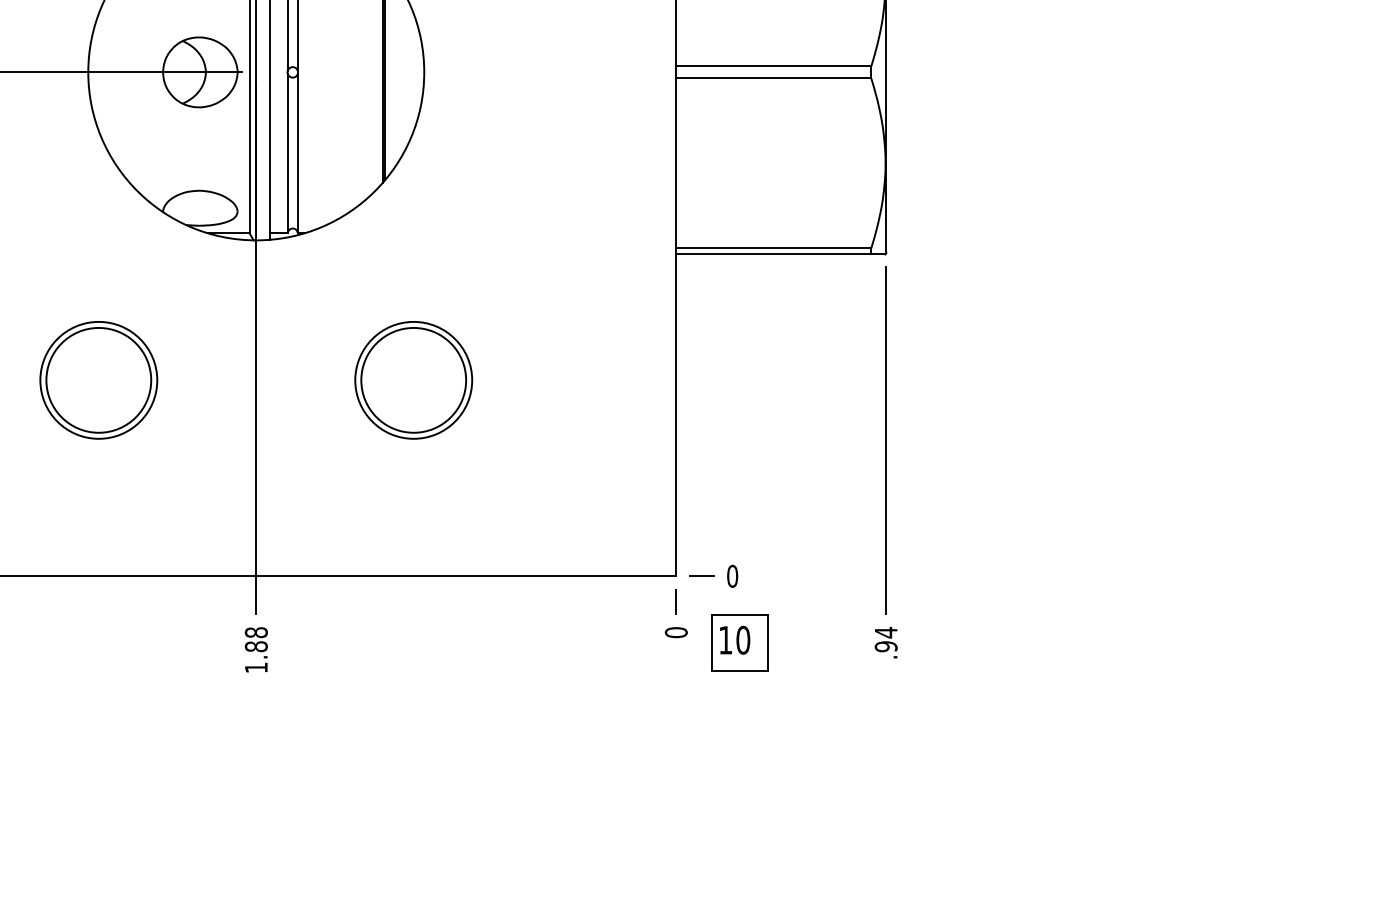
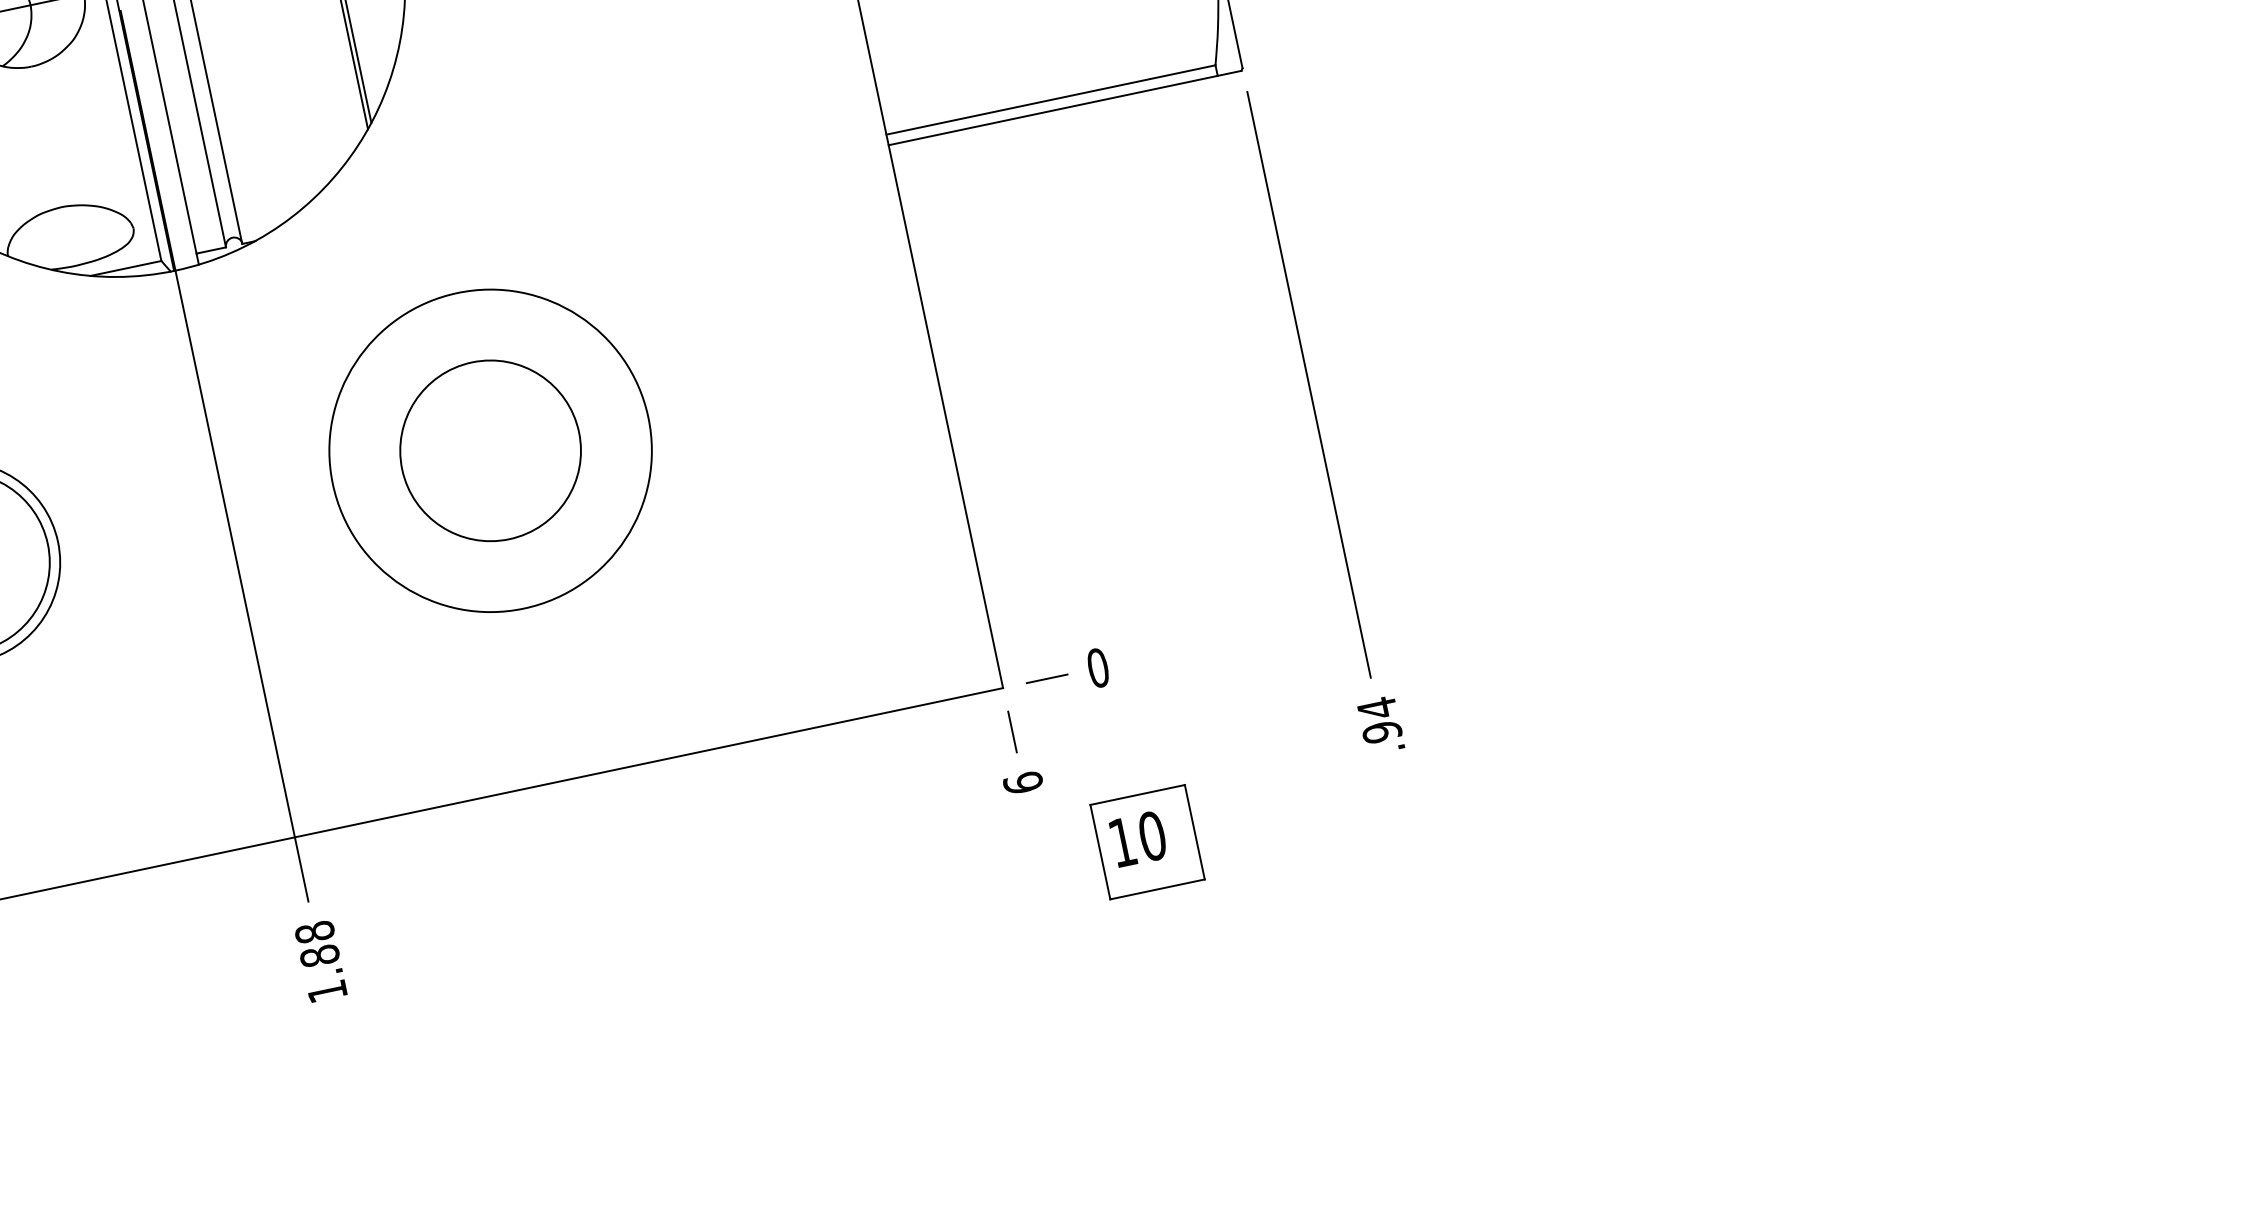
circle: (413, 379) -> (489, 449), size x1.6
text: (675, 632) -> (1021, 783), 0 -> 6
part: (739, 642) -> (1146, 841), moved

